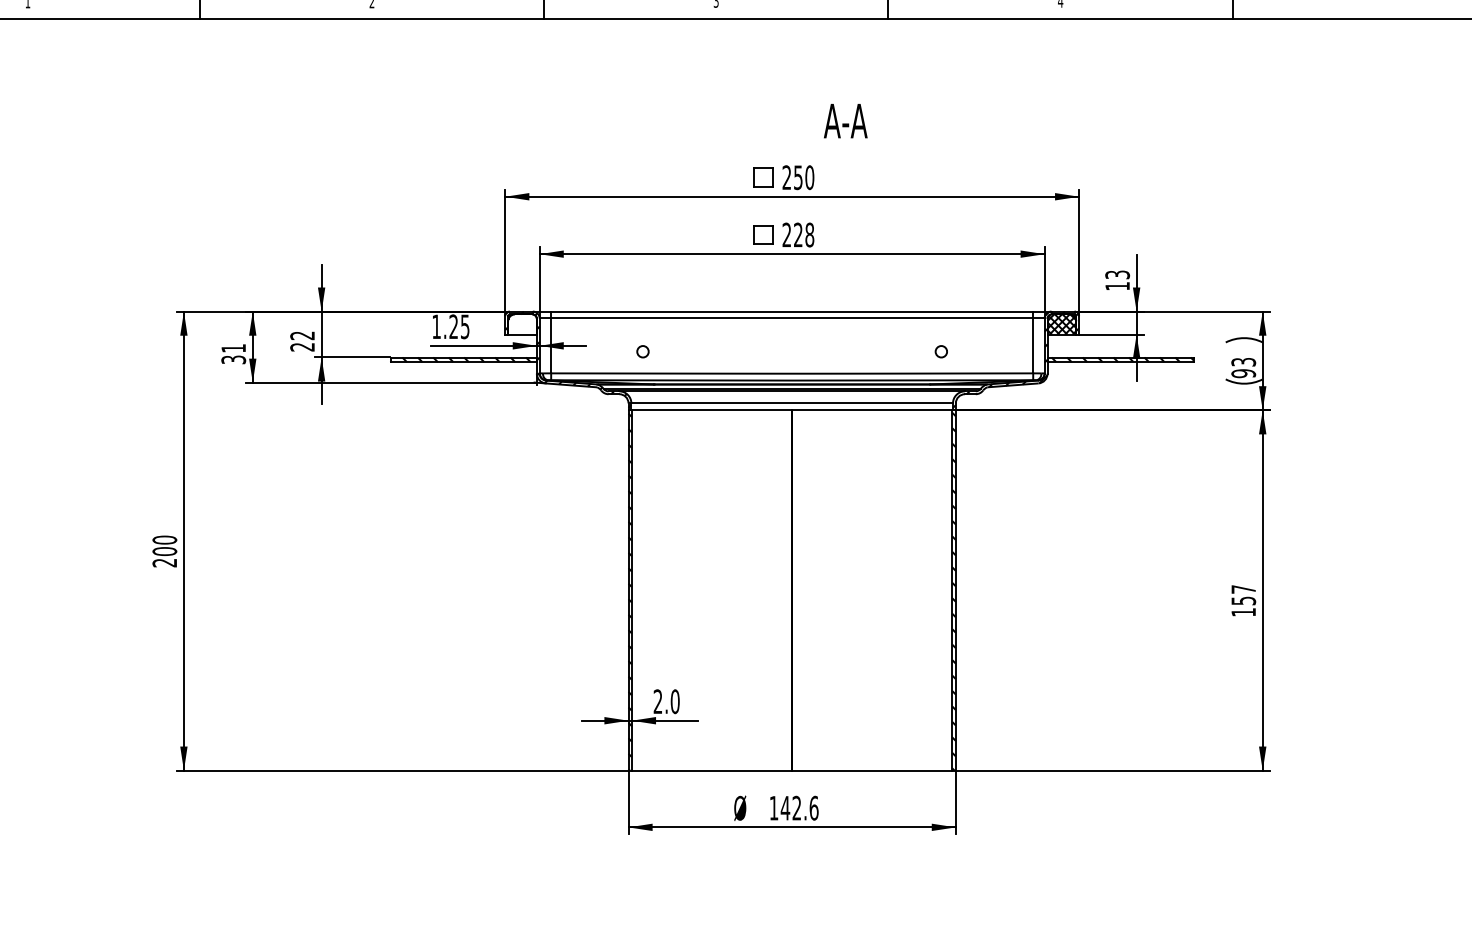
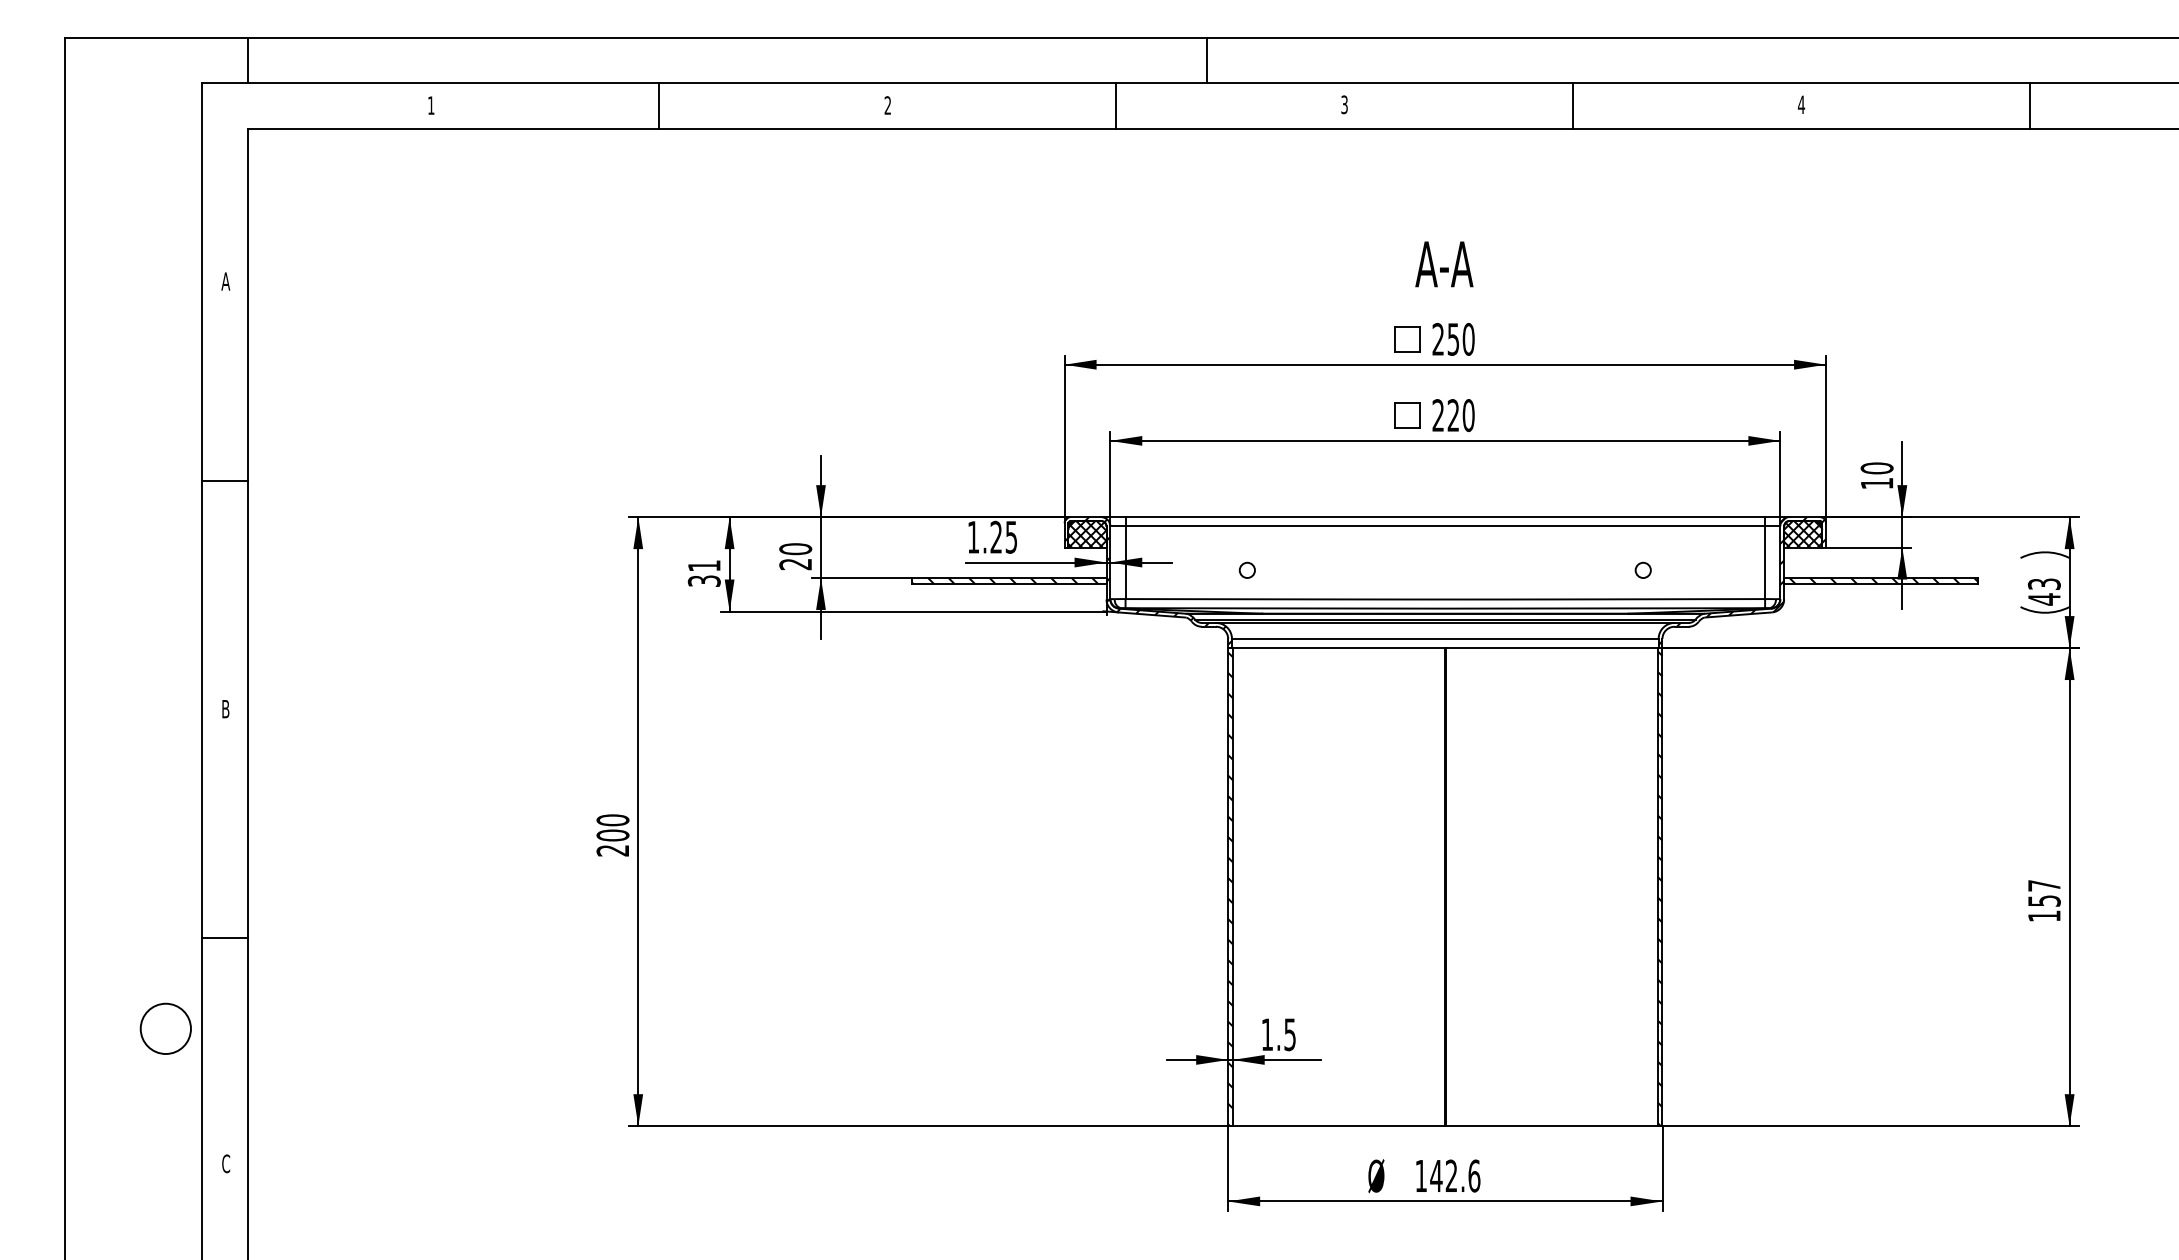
text: (845, 121) -> (1444, 264), moved
text: (809, 235) -> (1468, 415), 228 -> 220
text: (1117, 274) -> (1876, 468), 13 -> 10
hatch: (522, 323) -> (1087, 533), added
text: (302, 336) -> (795, 549), 22 -> 20
text: (1243, 373) -> (2043, 599), 93 -> 43
text: (666, 701) -> (1278, 1034), 2.0 -> 1.5

